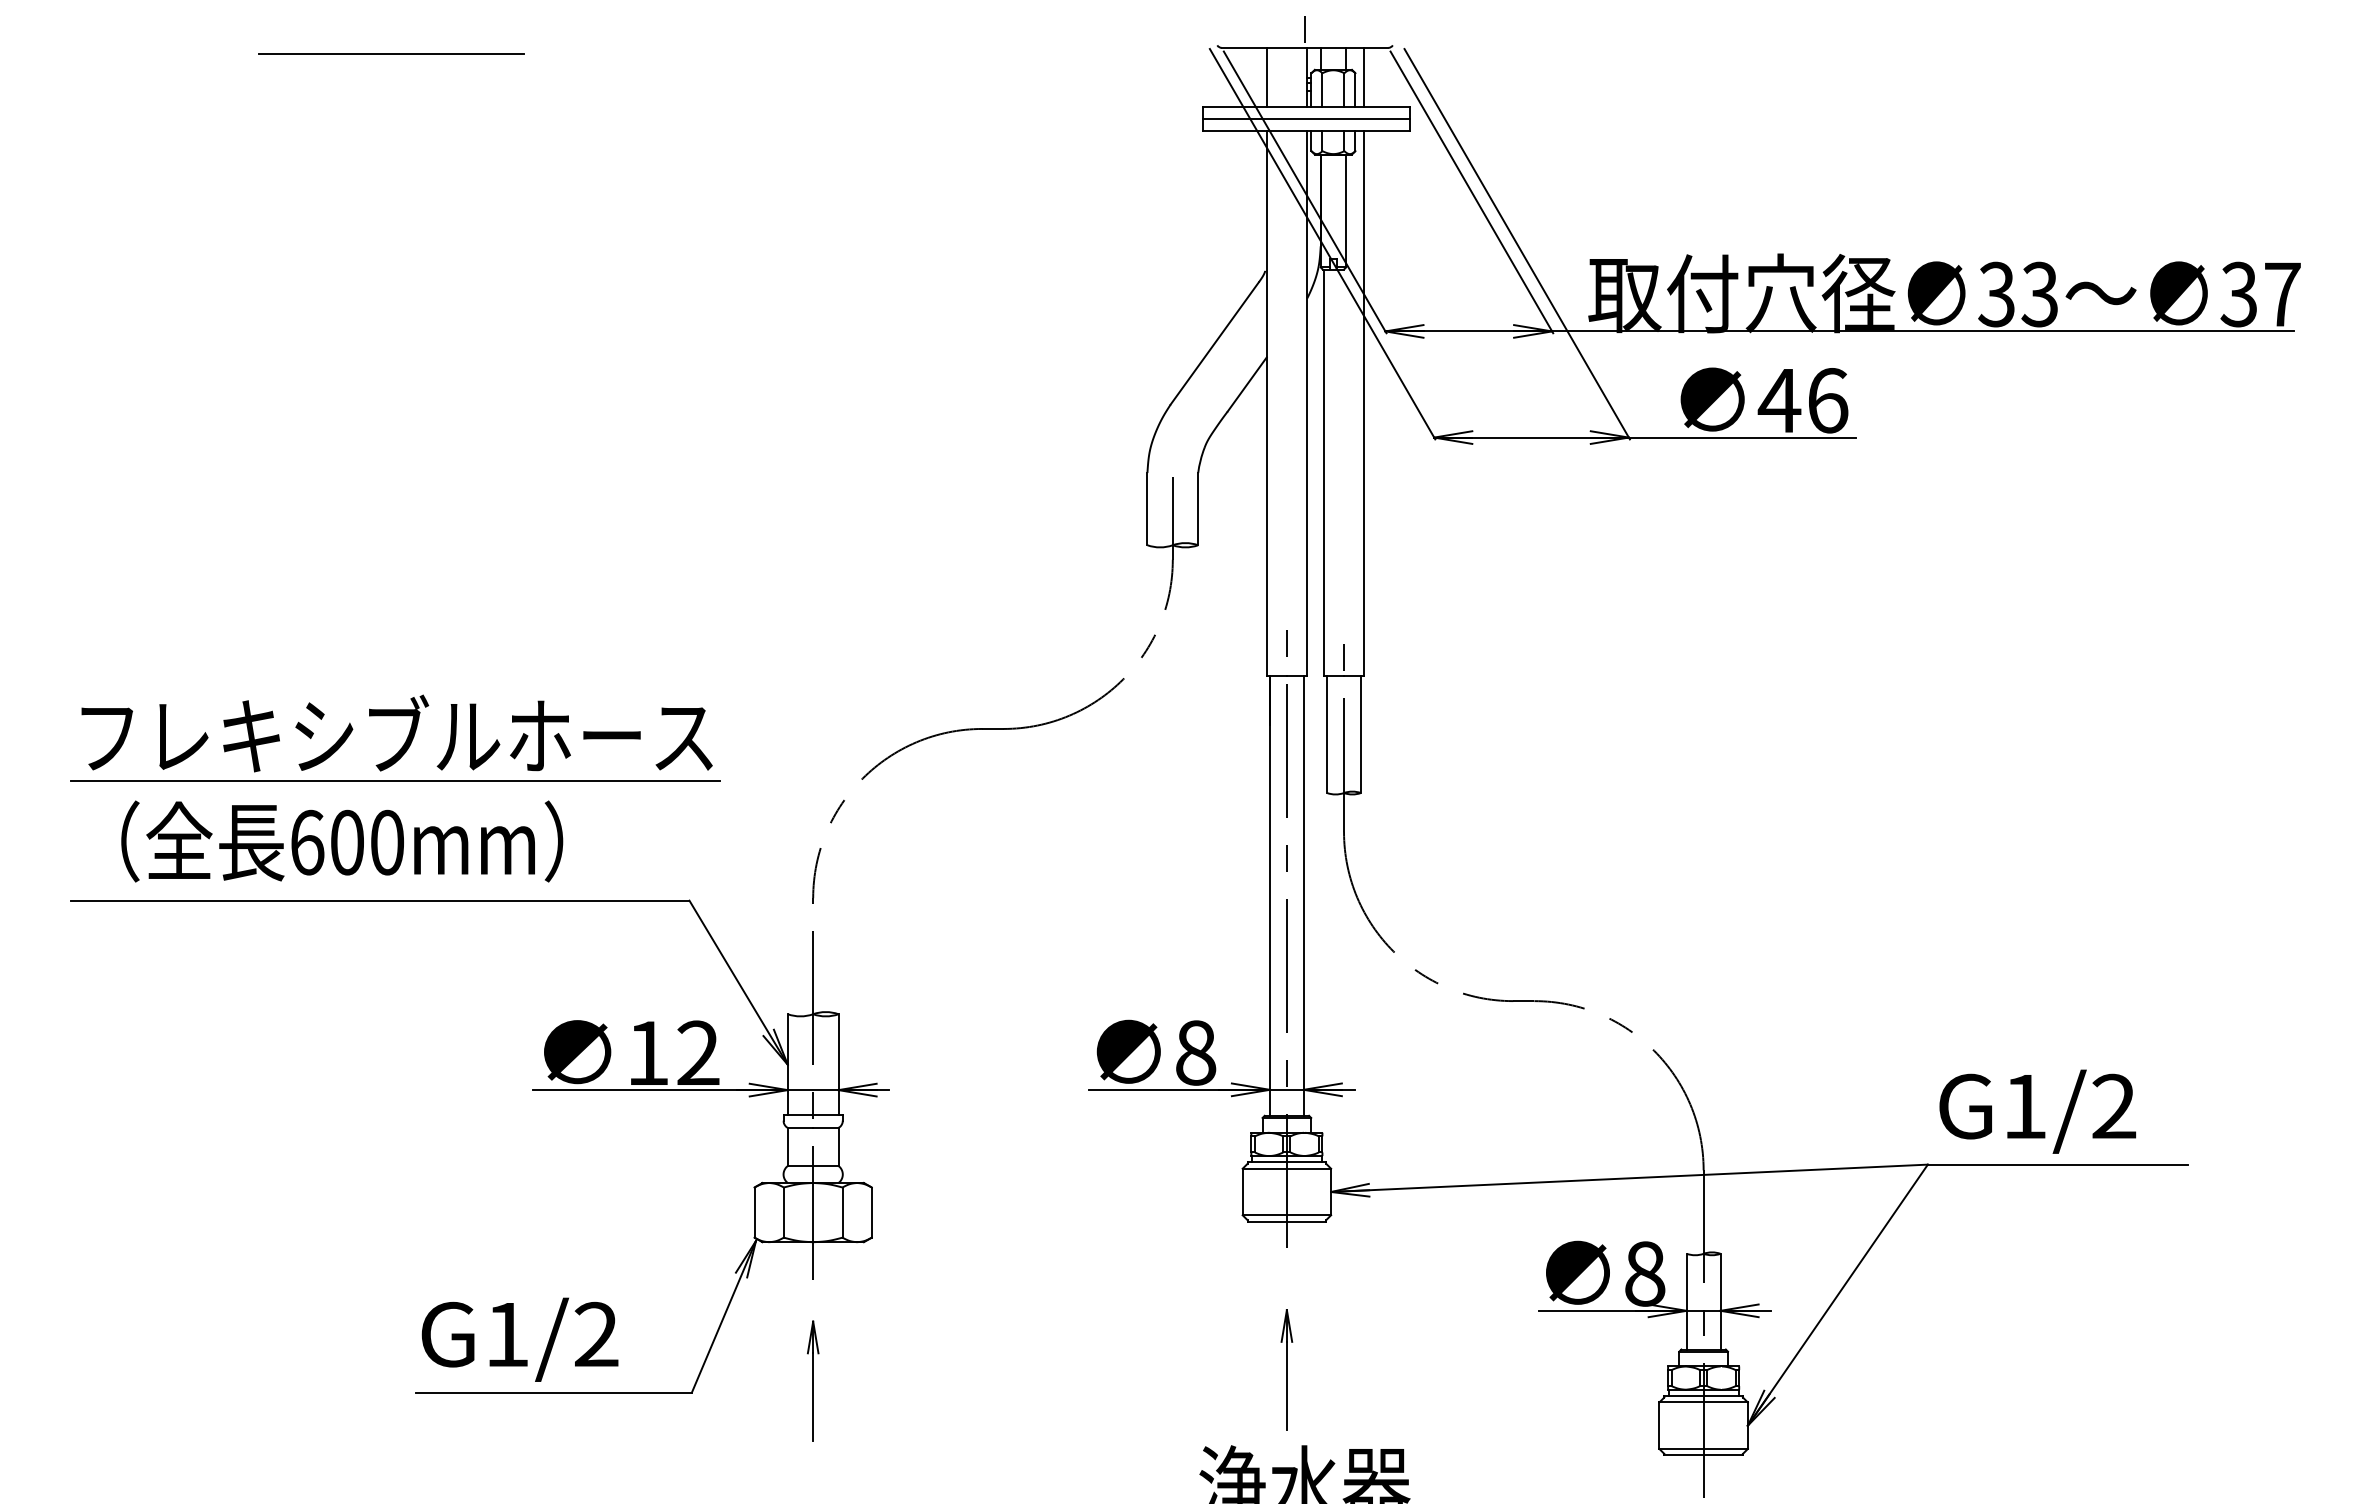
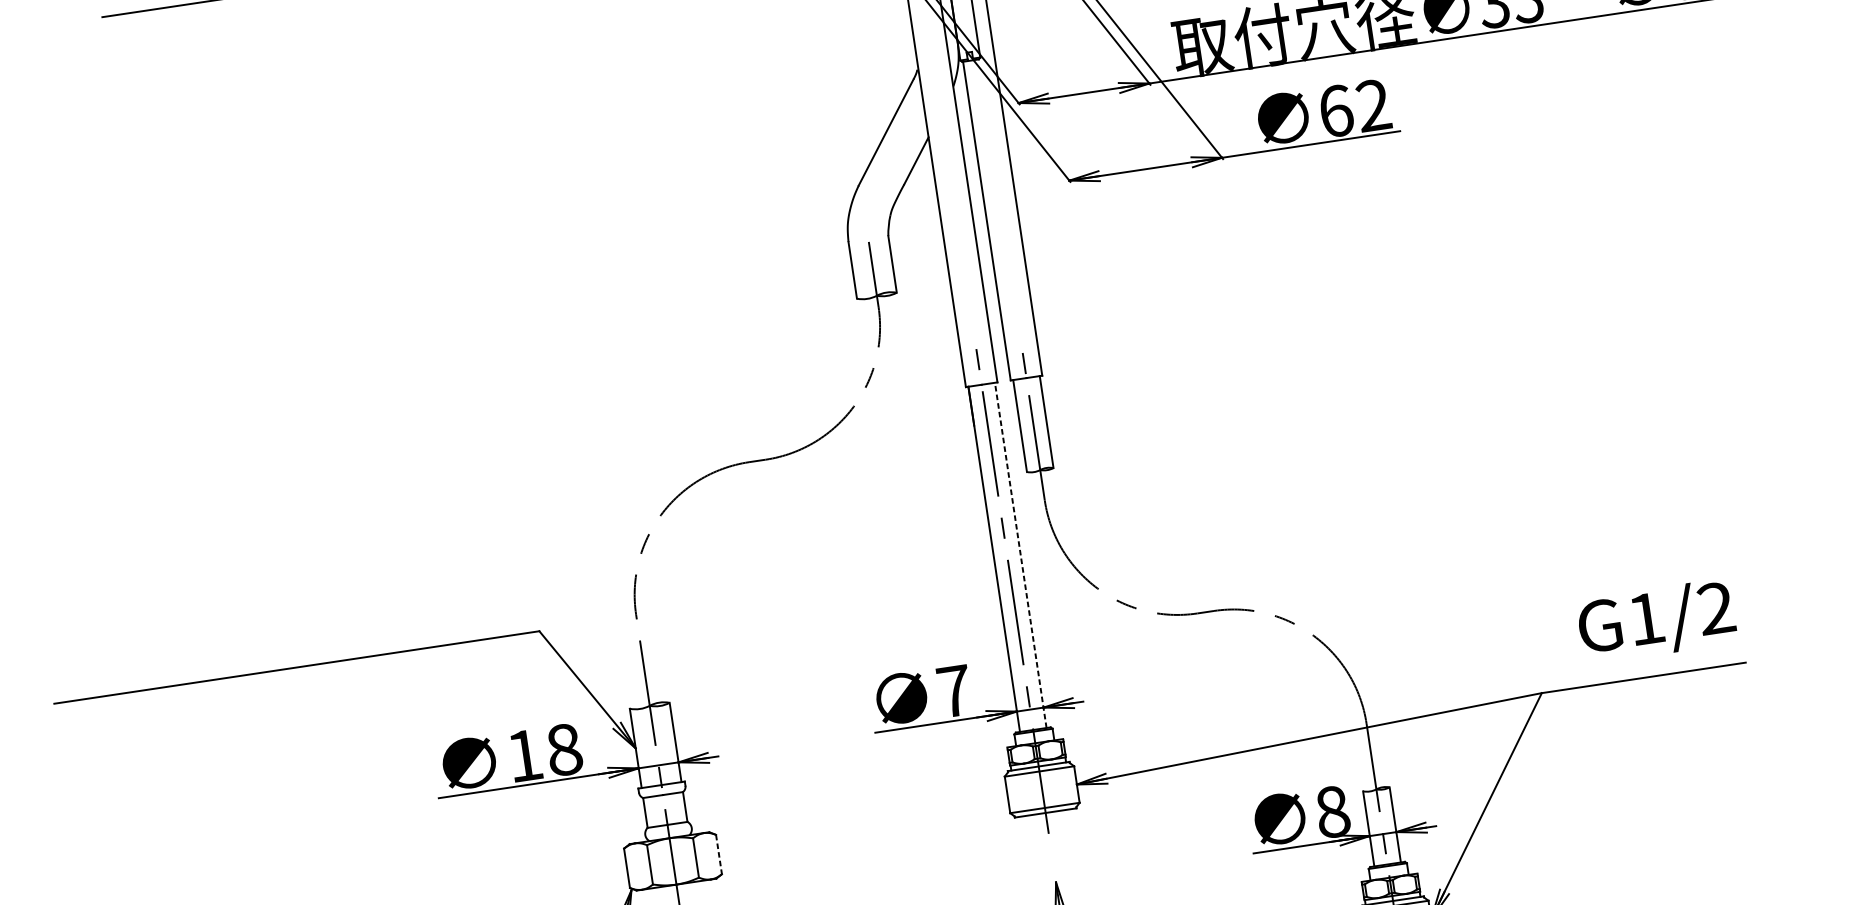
text: (1802, 400) -> (1353, 108), 46 -> 62
part: (395, 781) -> (294, 572), removed
line: (1303, 895) -> (1020, 555), solid -> dashed
text: (1196, 1052) -> (954, 690), 8 -> 7
text: (698, 1053) -> (564, 750), 12 -> 18
text: (2037, 1111) -> (1656, 621), moved
line: (871, 1213) -> (718, 855), solid -> dashed

